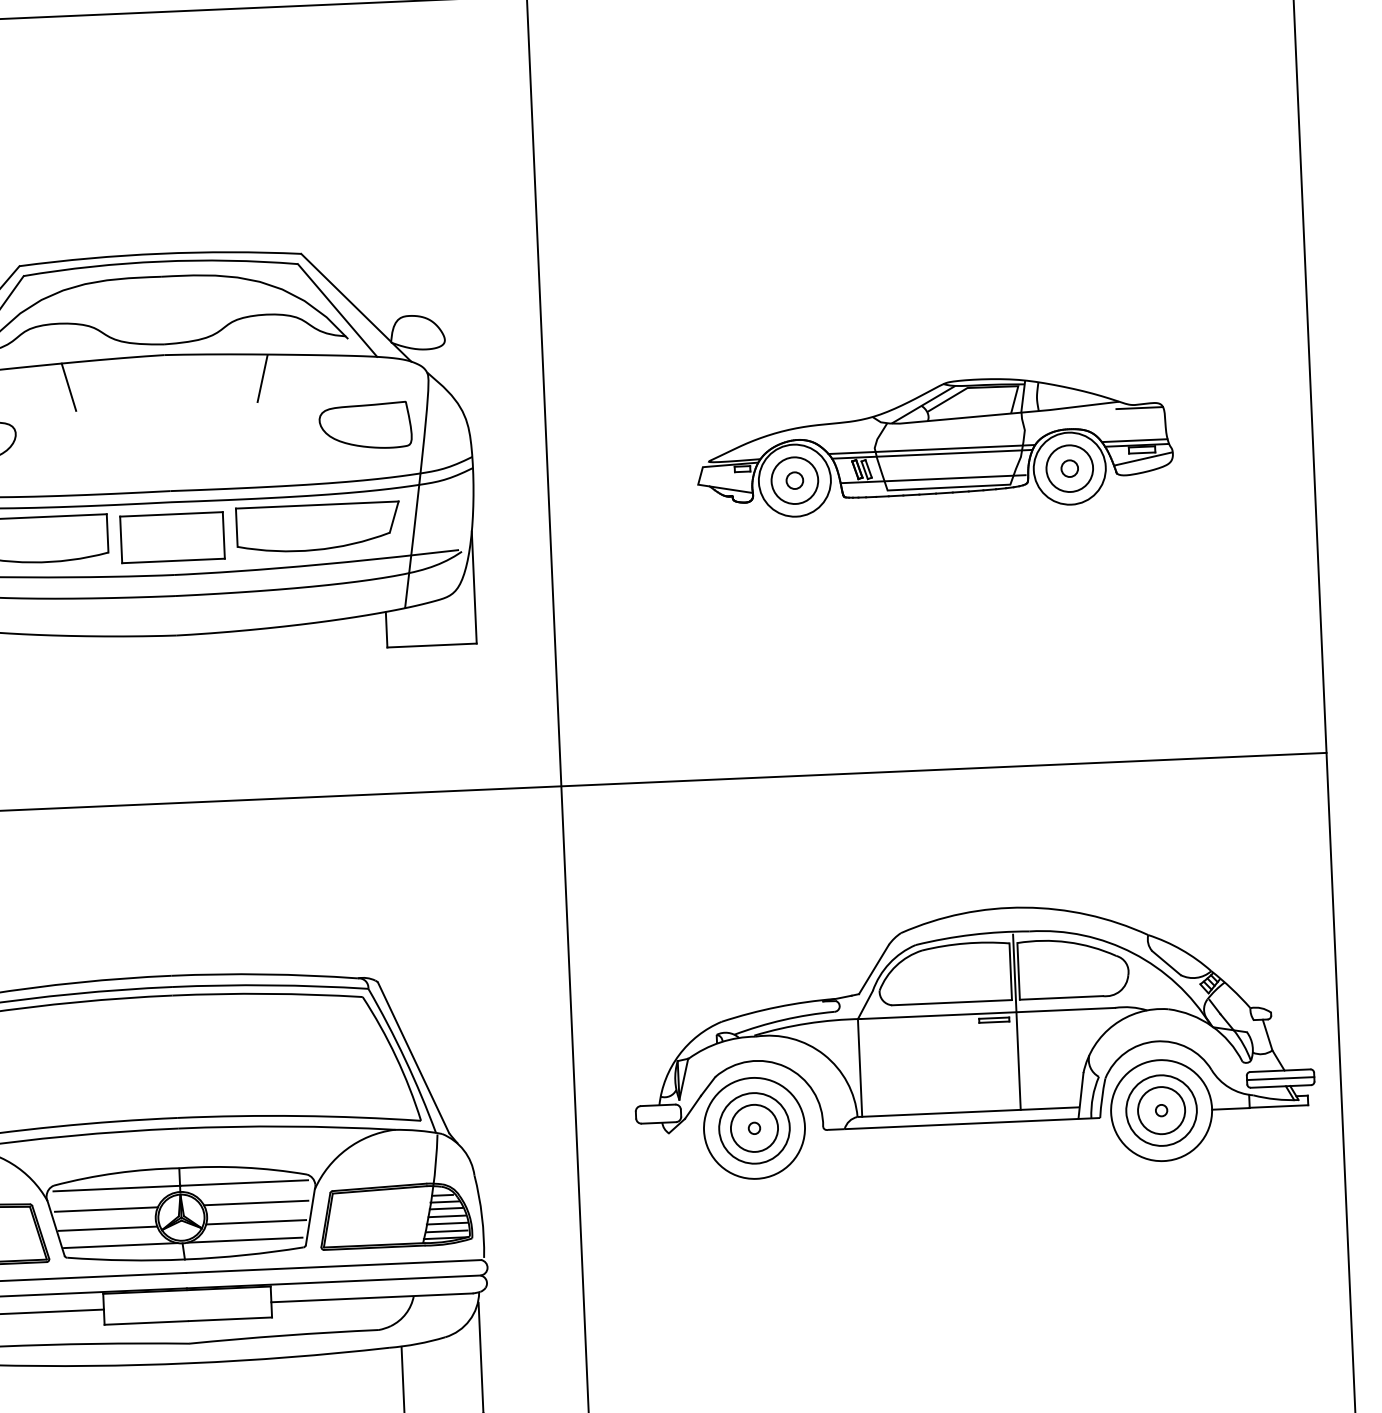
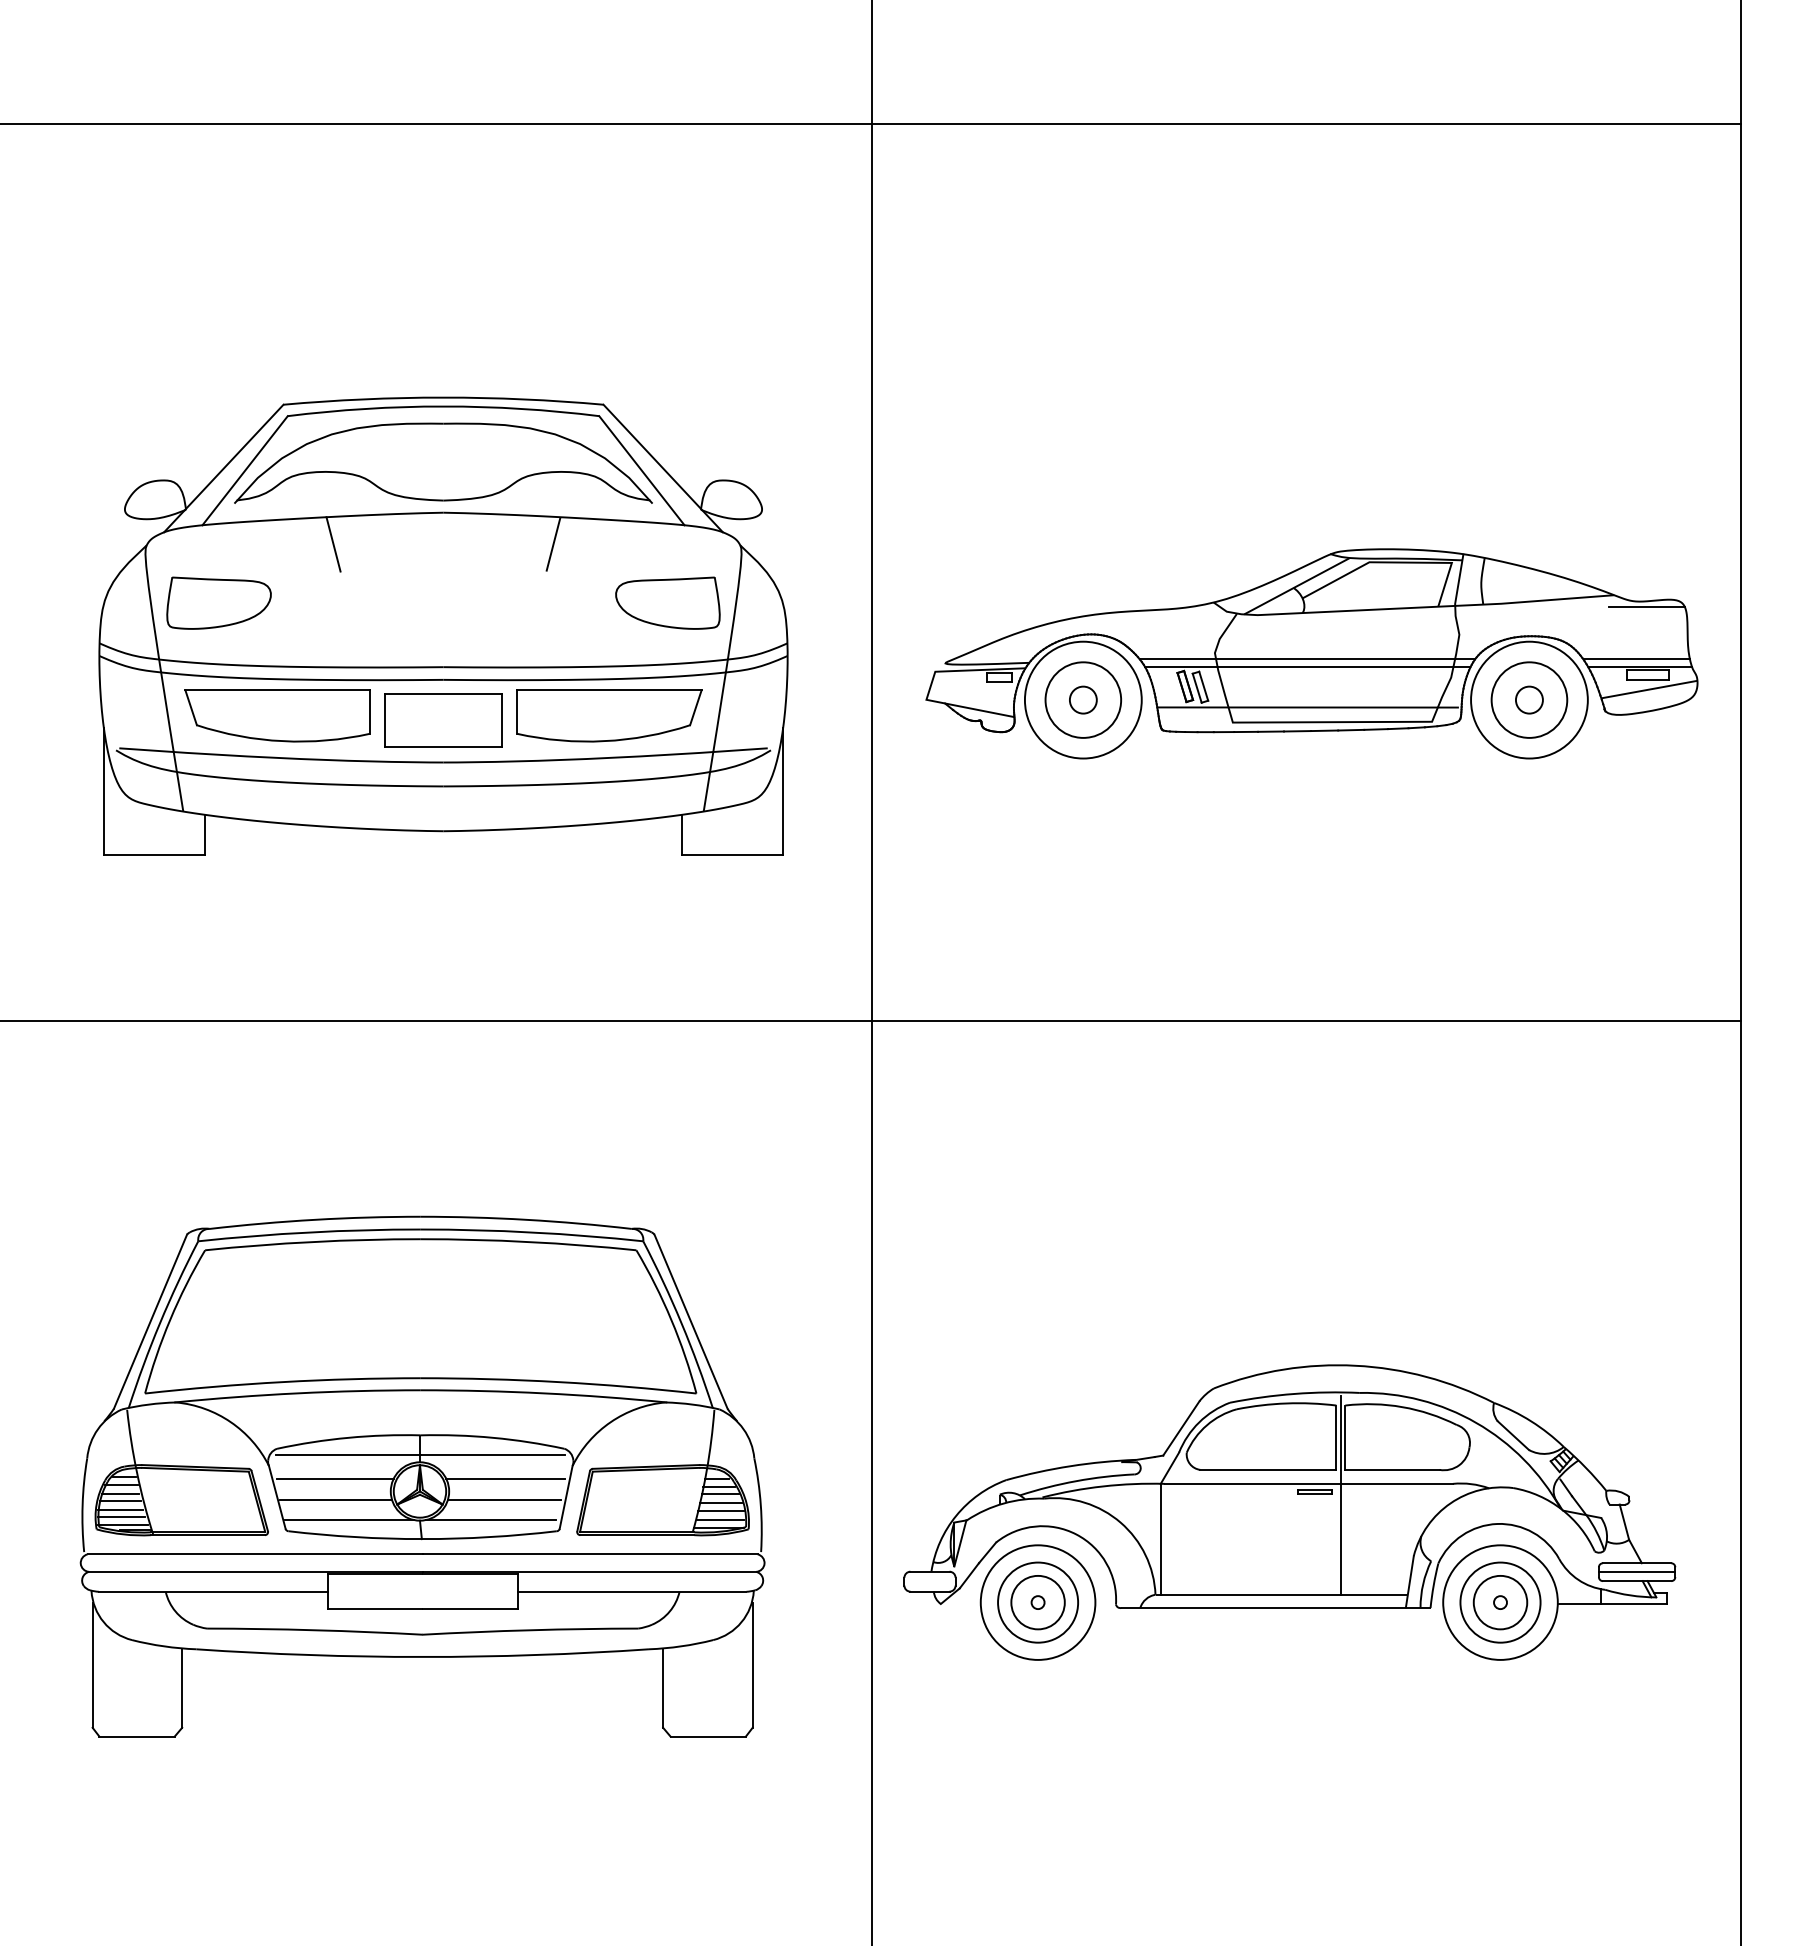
part: (934, 445) -> (1311, 653), size x1.43
part: (972, 1039) -> (1289, 1512), moved

